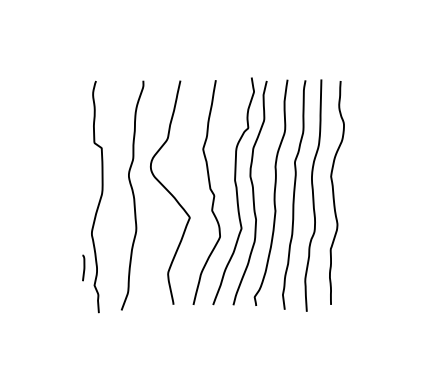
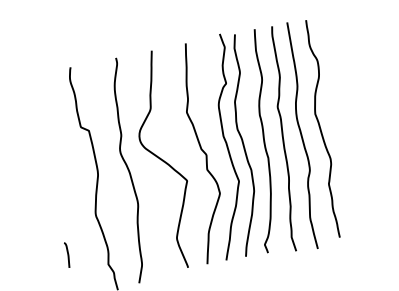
line: (83, 267) -> (67, 254), moved

